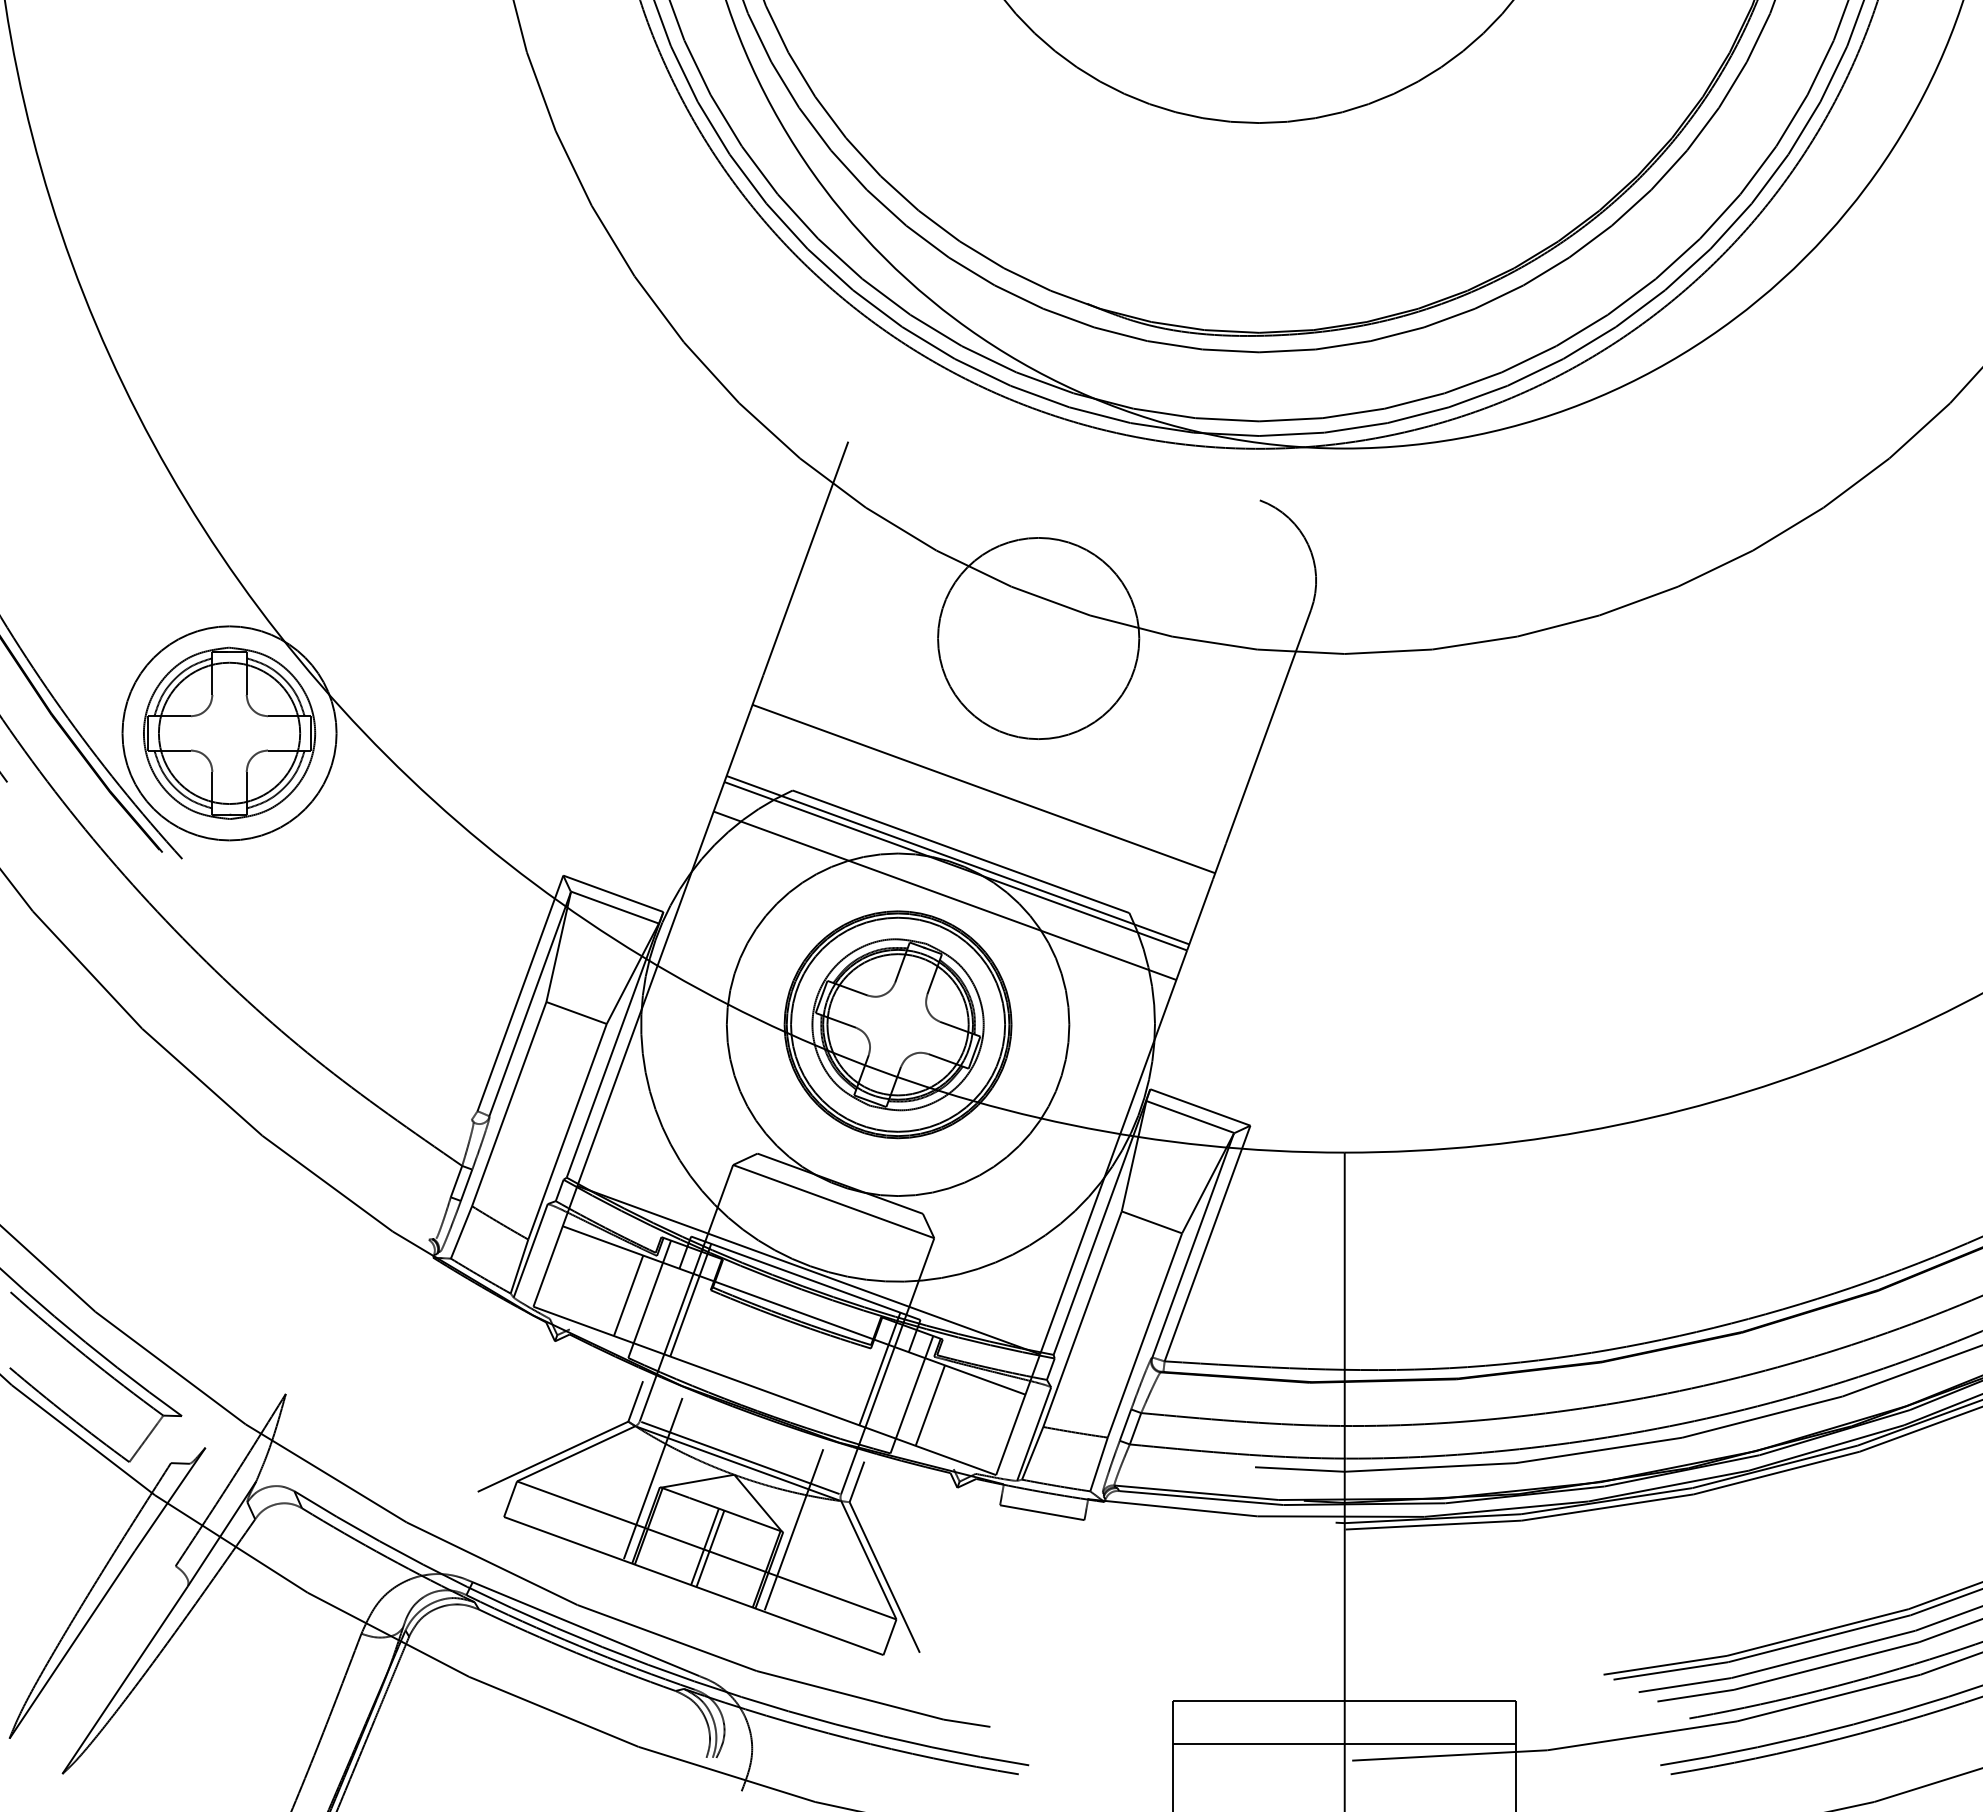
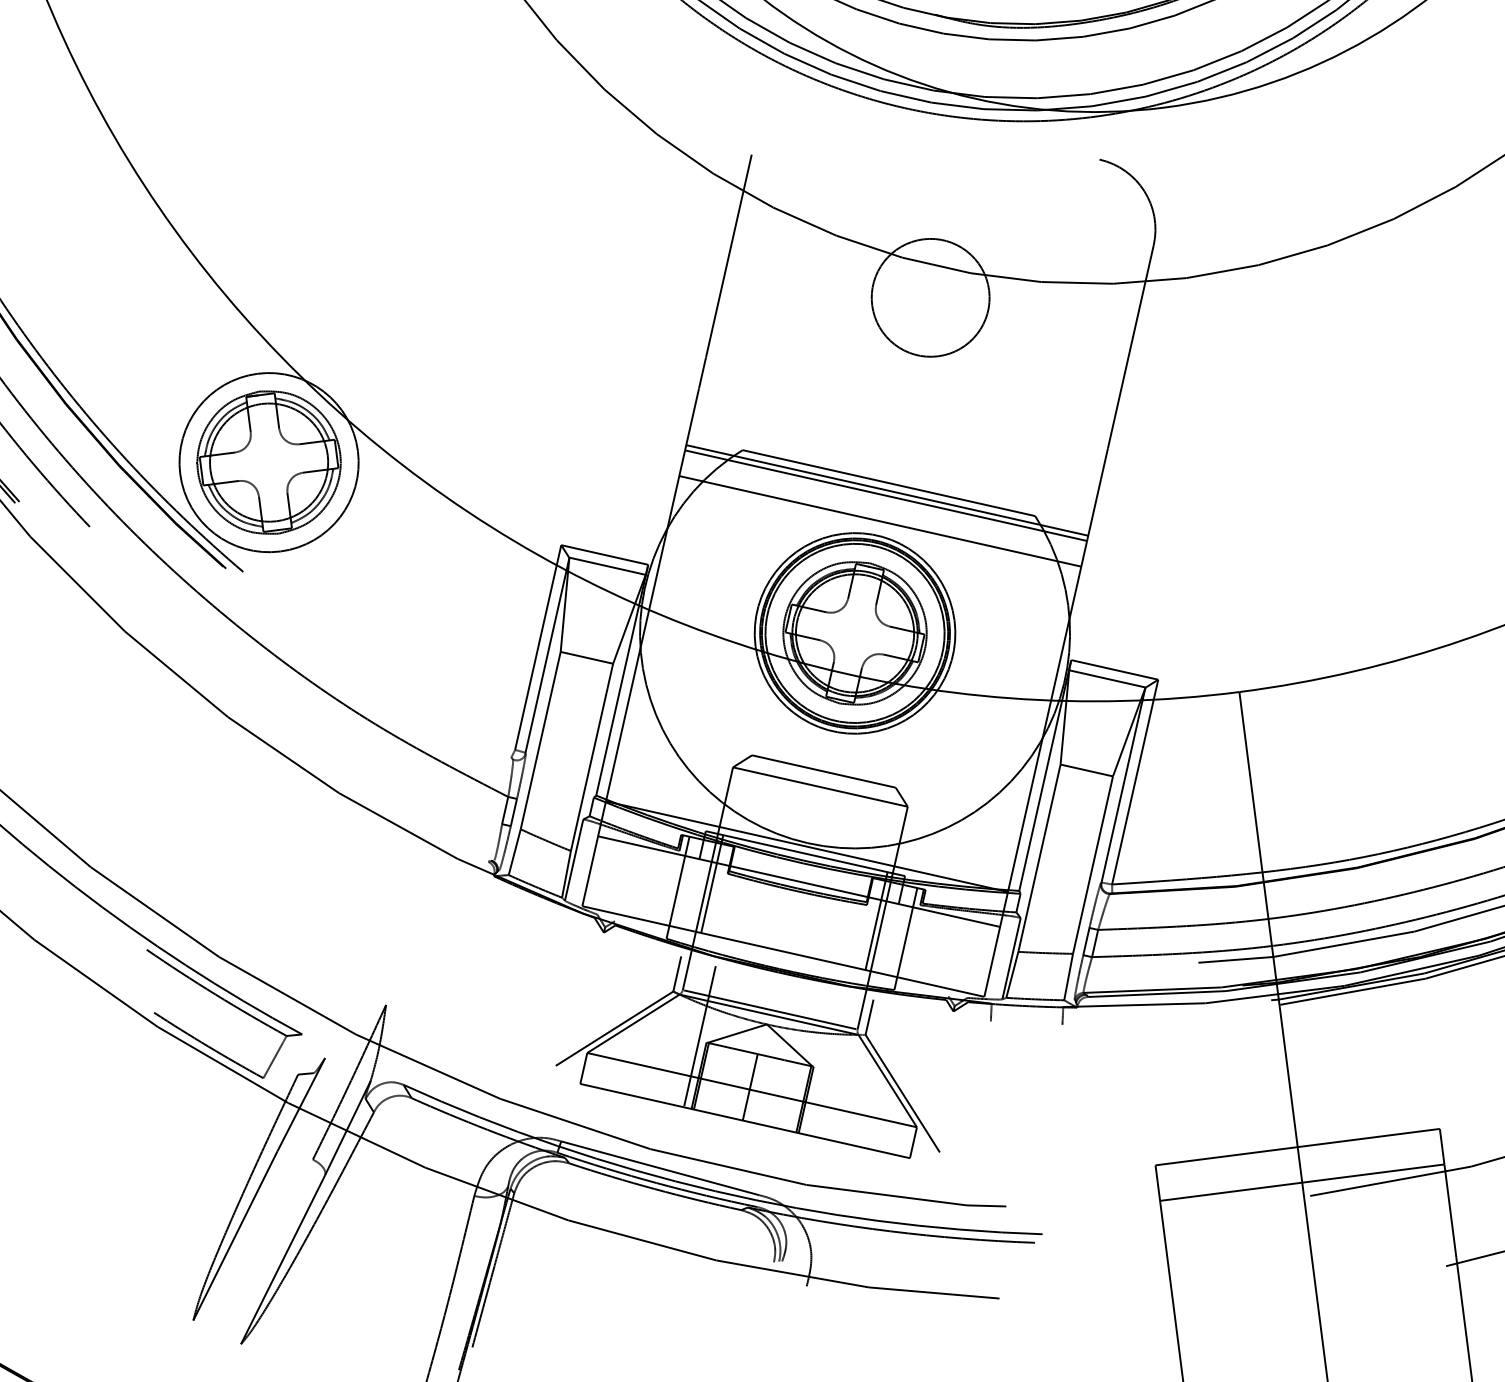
circle: (1038, 638) -> (930, 297), size x0.7
line: (983, 788) -> (900, 428), removed
circle: (897, 1024) -> (854, 633), size x0.7
line: (628, 1295) -> (660, 886), removed
line: (929, 1405) -> (921, 946), removed
line: (1042, 1512) -> (1026, 1022), removed
line: (793, 1529) -> (821, 1063), removed
line: (710, 1548) -> (755, 1088), removed

